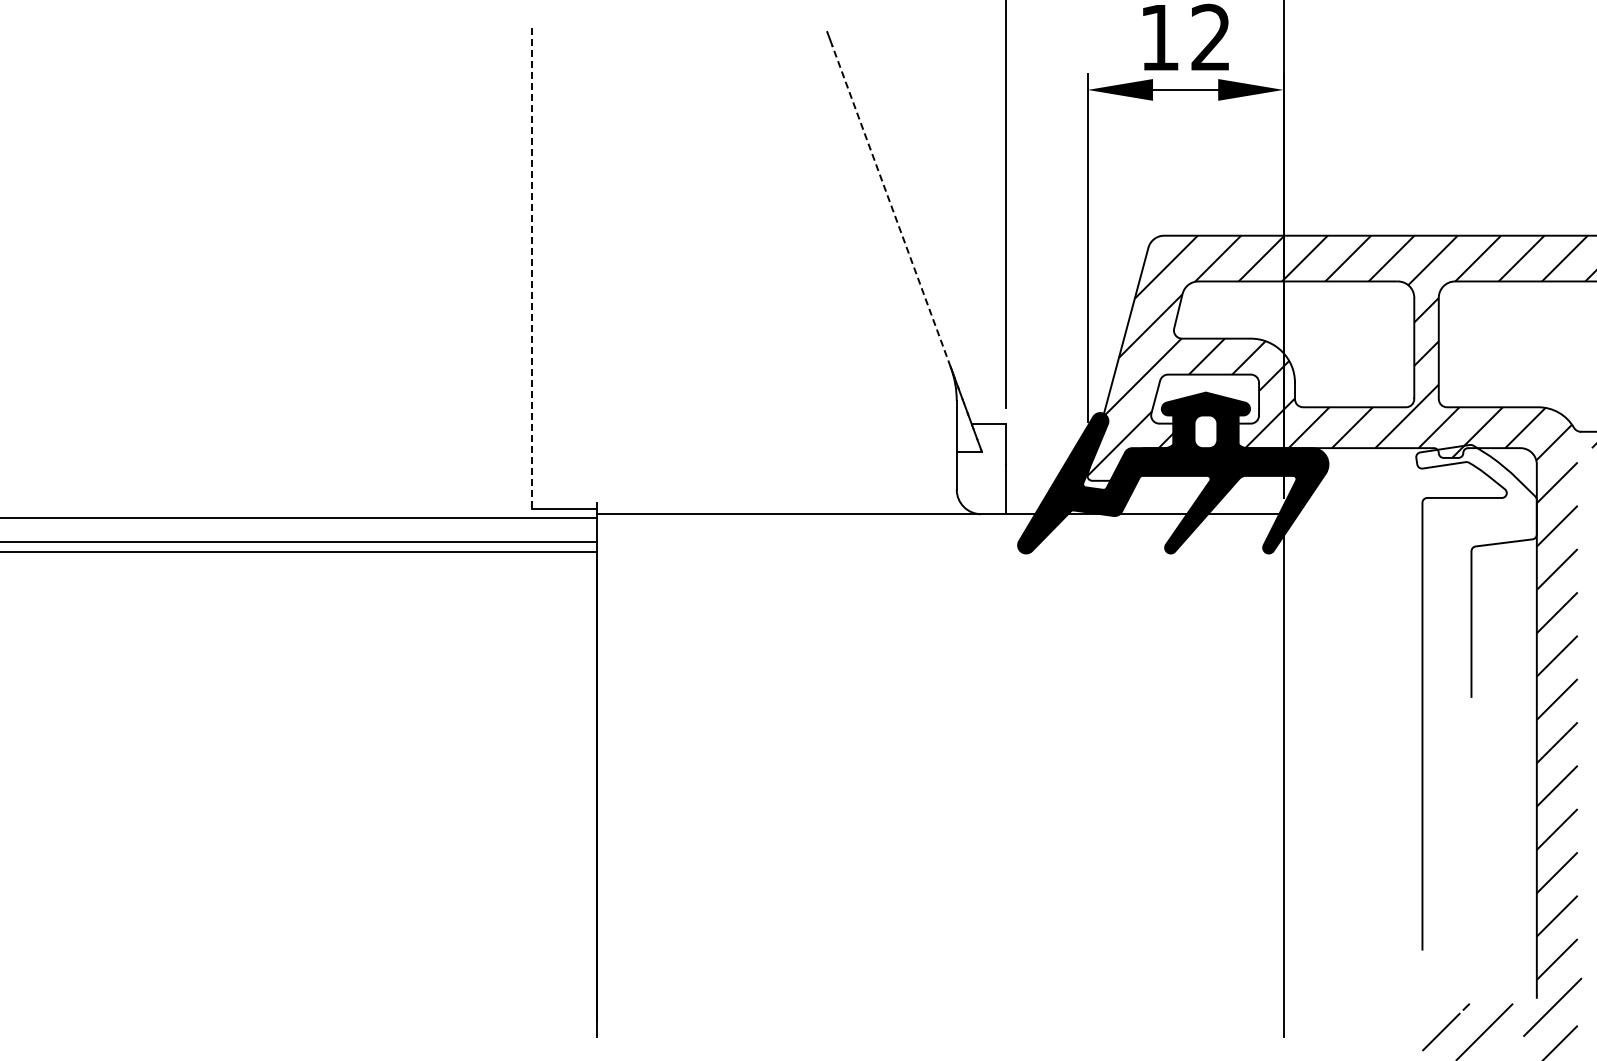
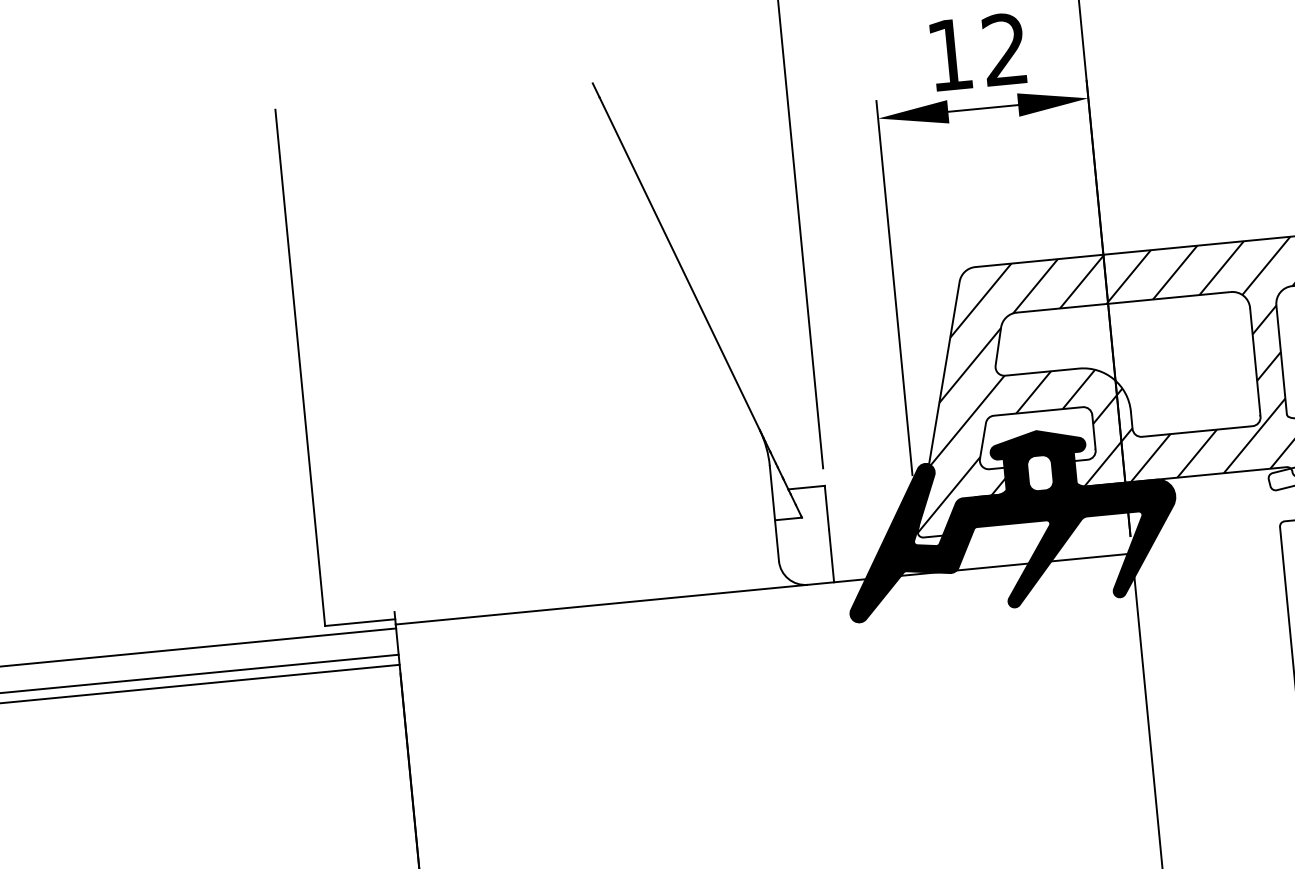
line: (891, 205) -> (679, 262), dashed -> solid
line: (531, 268) -> (299, 367), dashed -> solid

